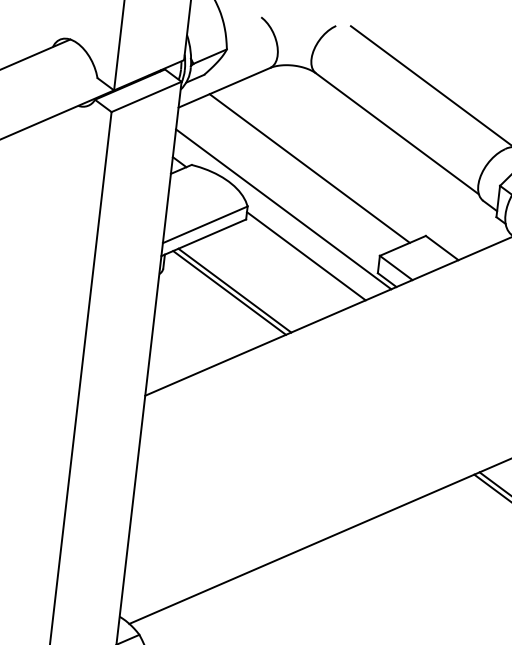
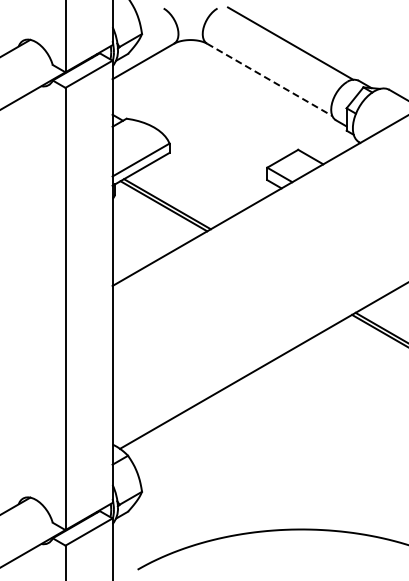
line: (398, 134) -> (270, 80), solid -> dashed
line: (309, 168) -> (210, 111), removed
line: (283, 209) -> (195, 142), removed
line: (305, 255) -> (214, 173), removed

